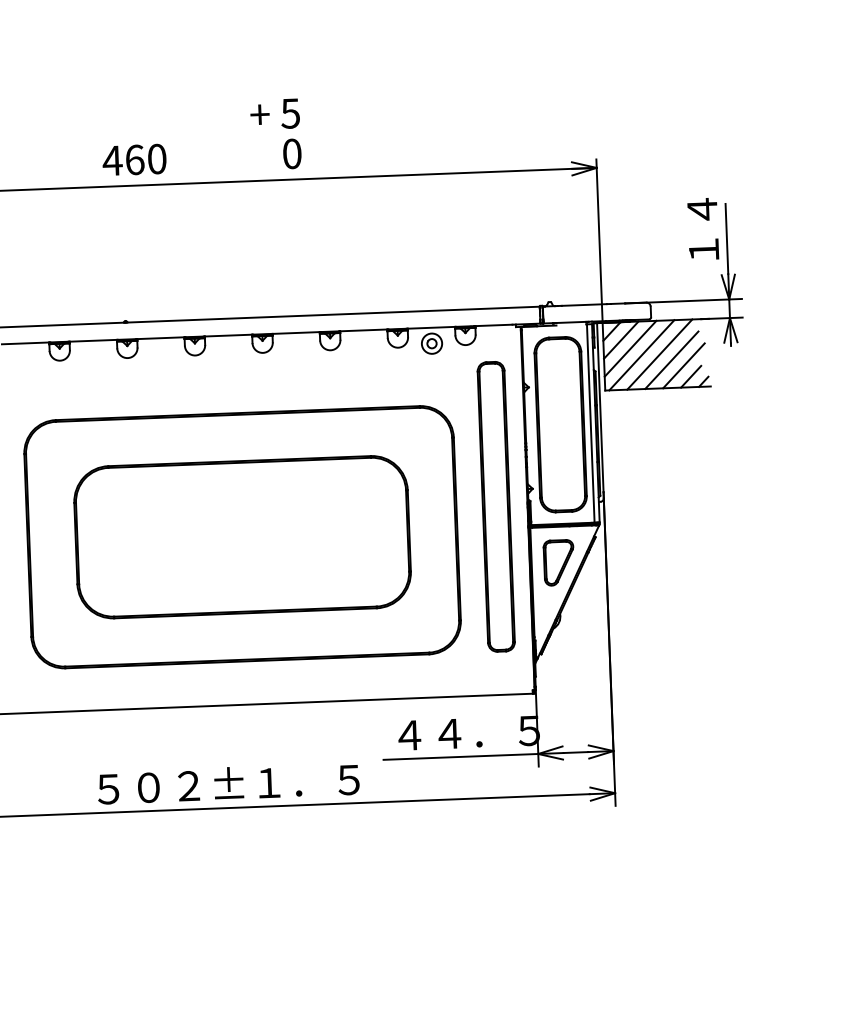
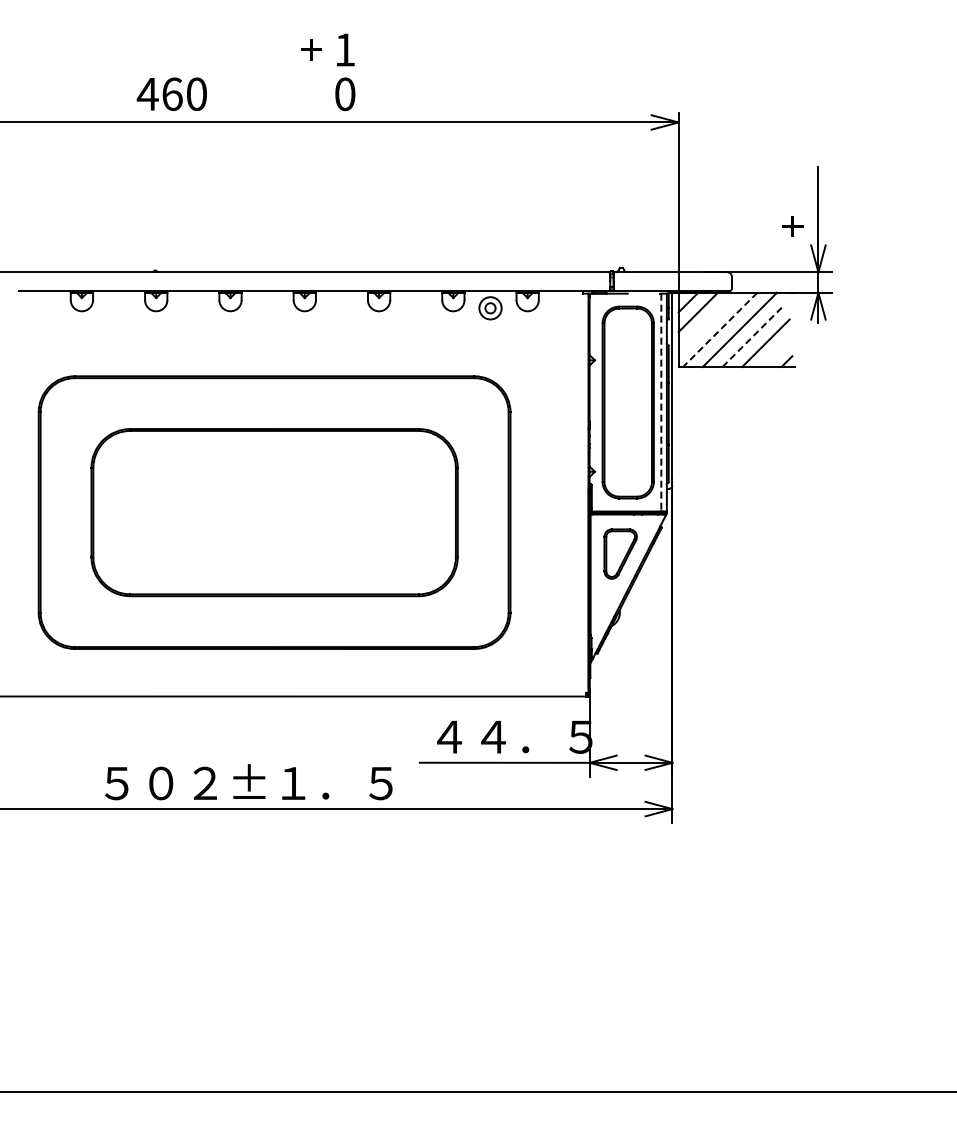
text: (290, 113) -> (344, 49), 5 -> 1
text: (703, 233) -> (792, 198), １４ -> +
line: (629, 348) -> (707, 321), removed
line: (642, 354) -> (720, 329), solid -> dashed
line: (671, 360) -> (752, 336), solid -> dashed
line: (690, 376) -> (772, 355), removed
line: (590, 423) -> (661, 402), solid -> dashed
part: (495, 506) -> (553, 489), removed

